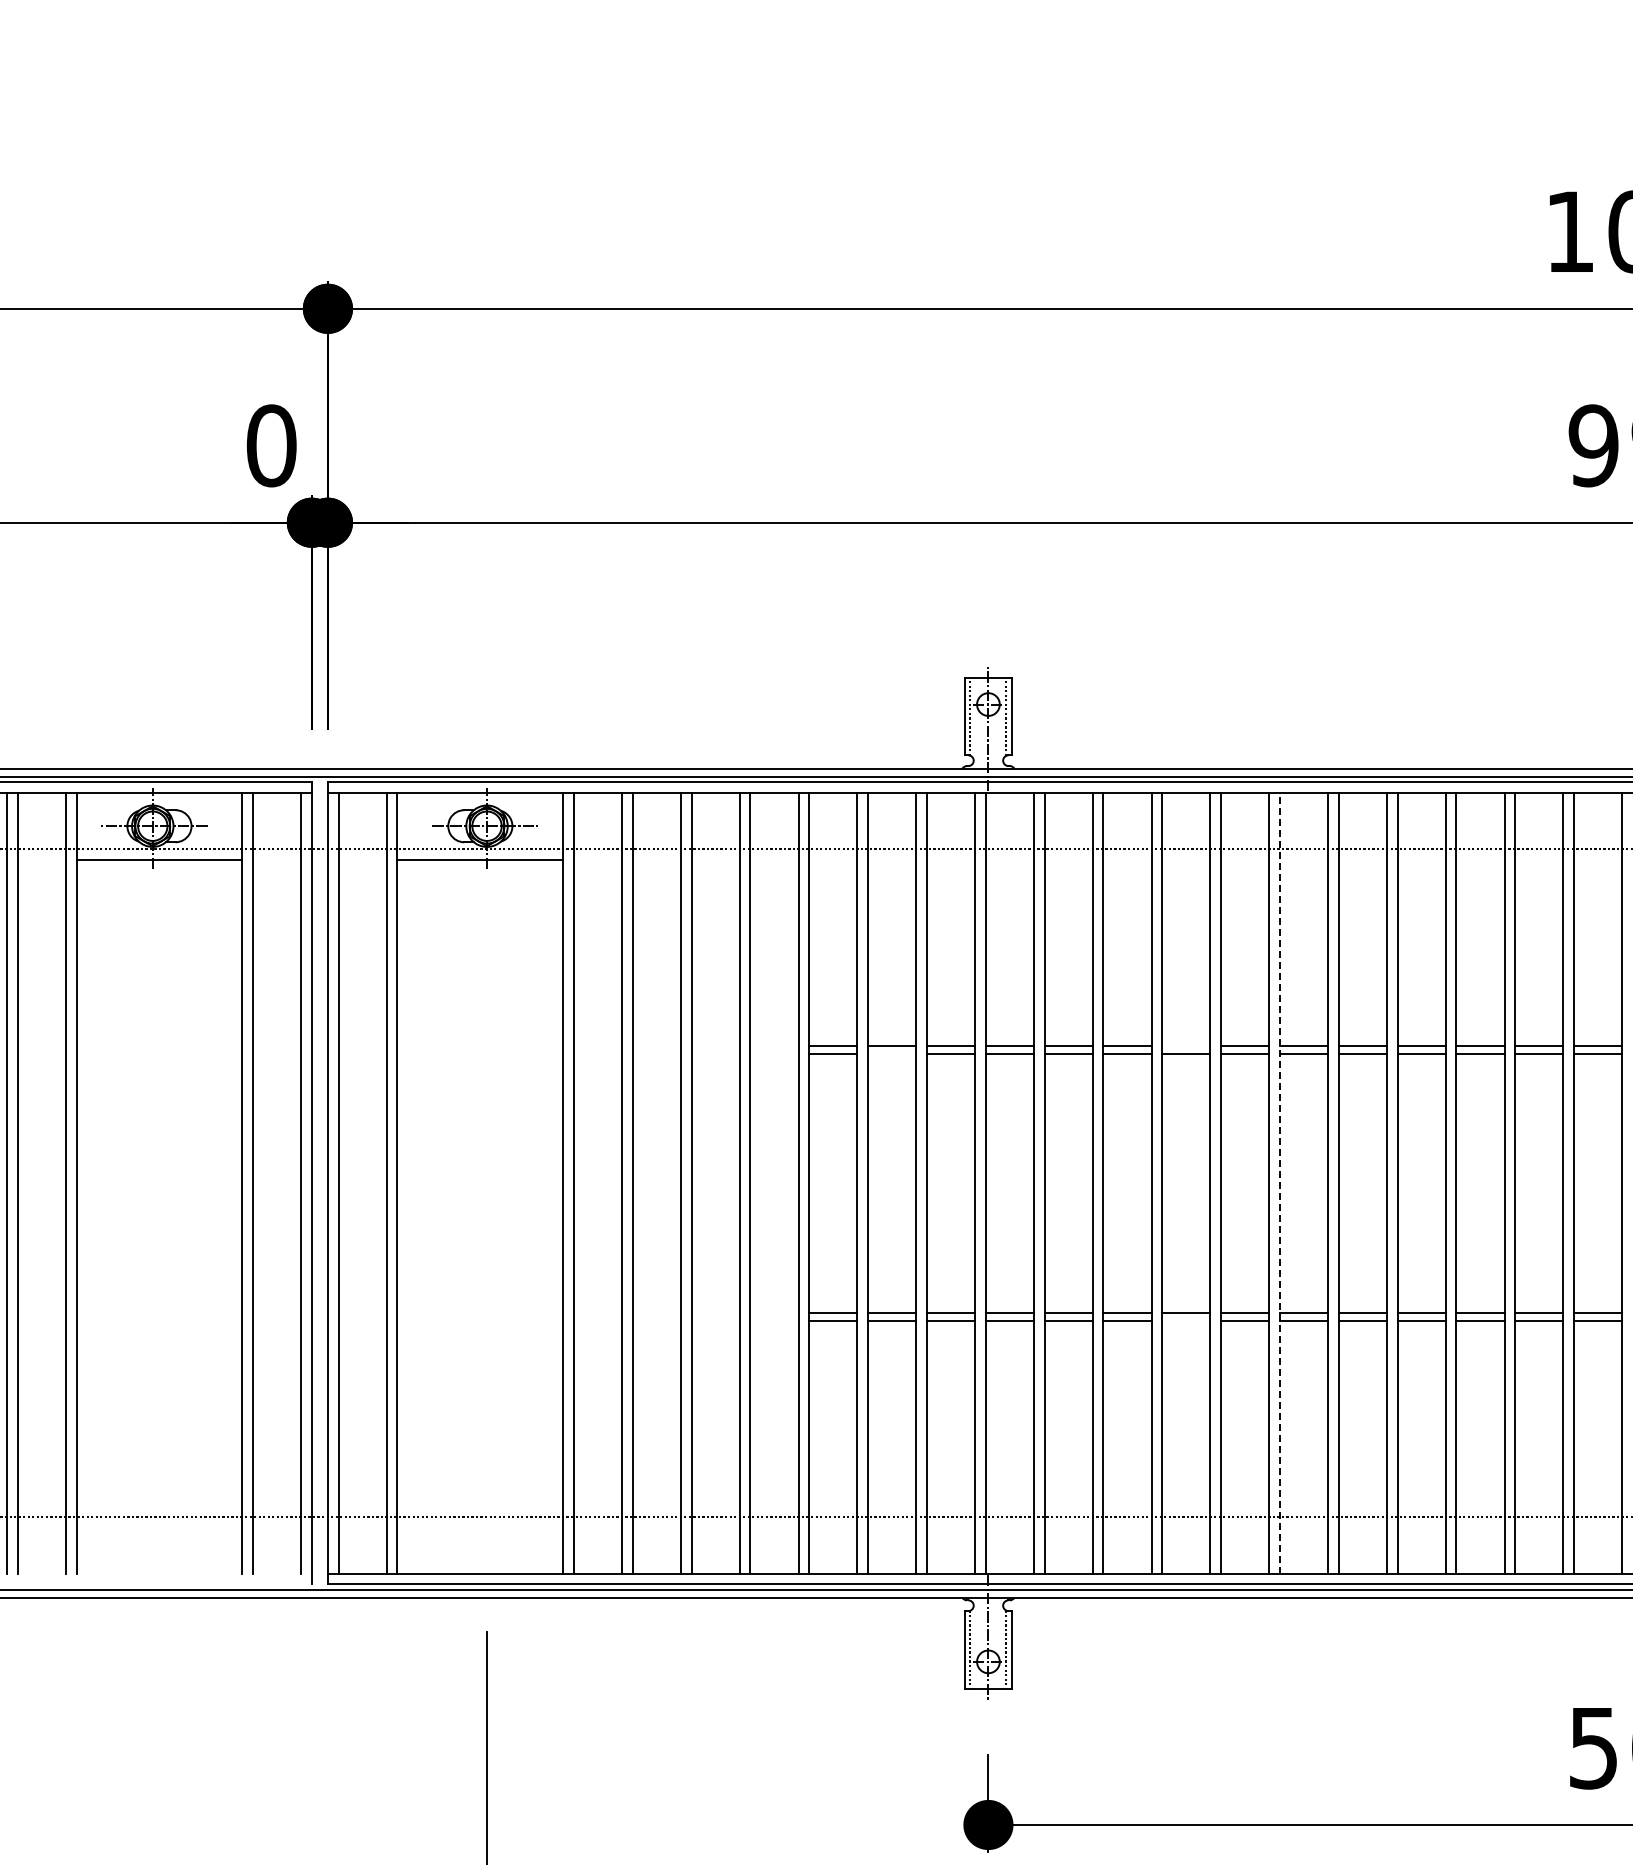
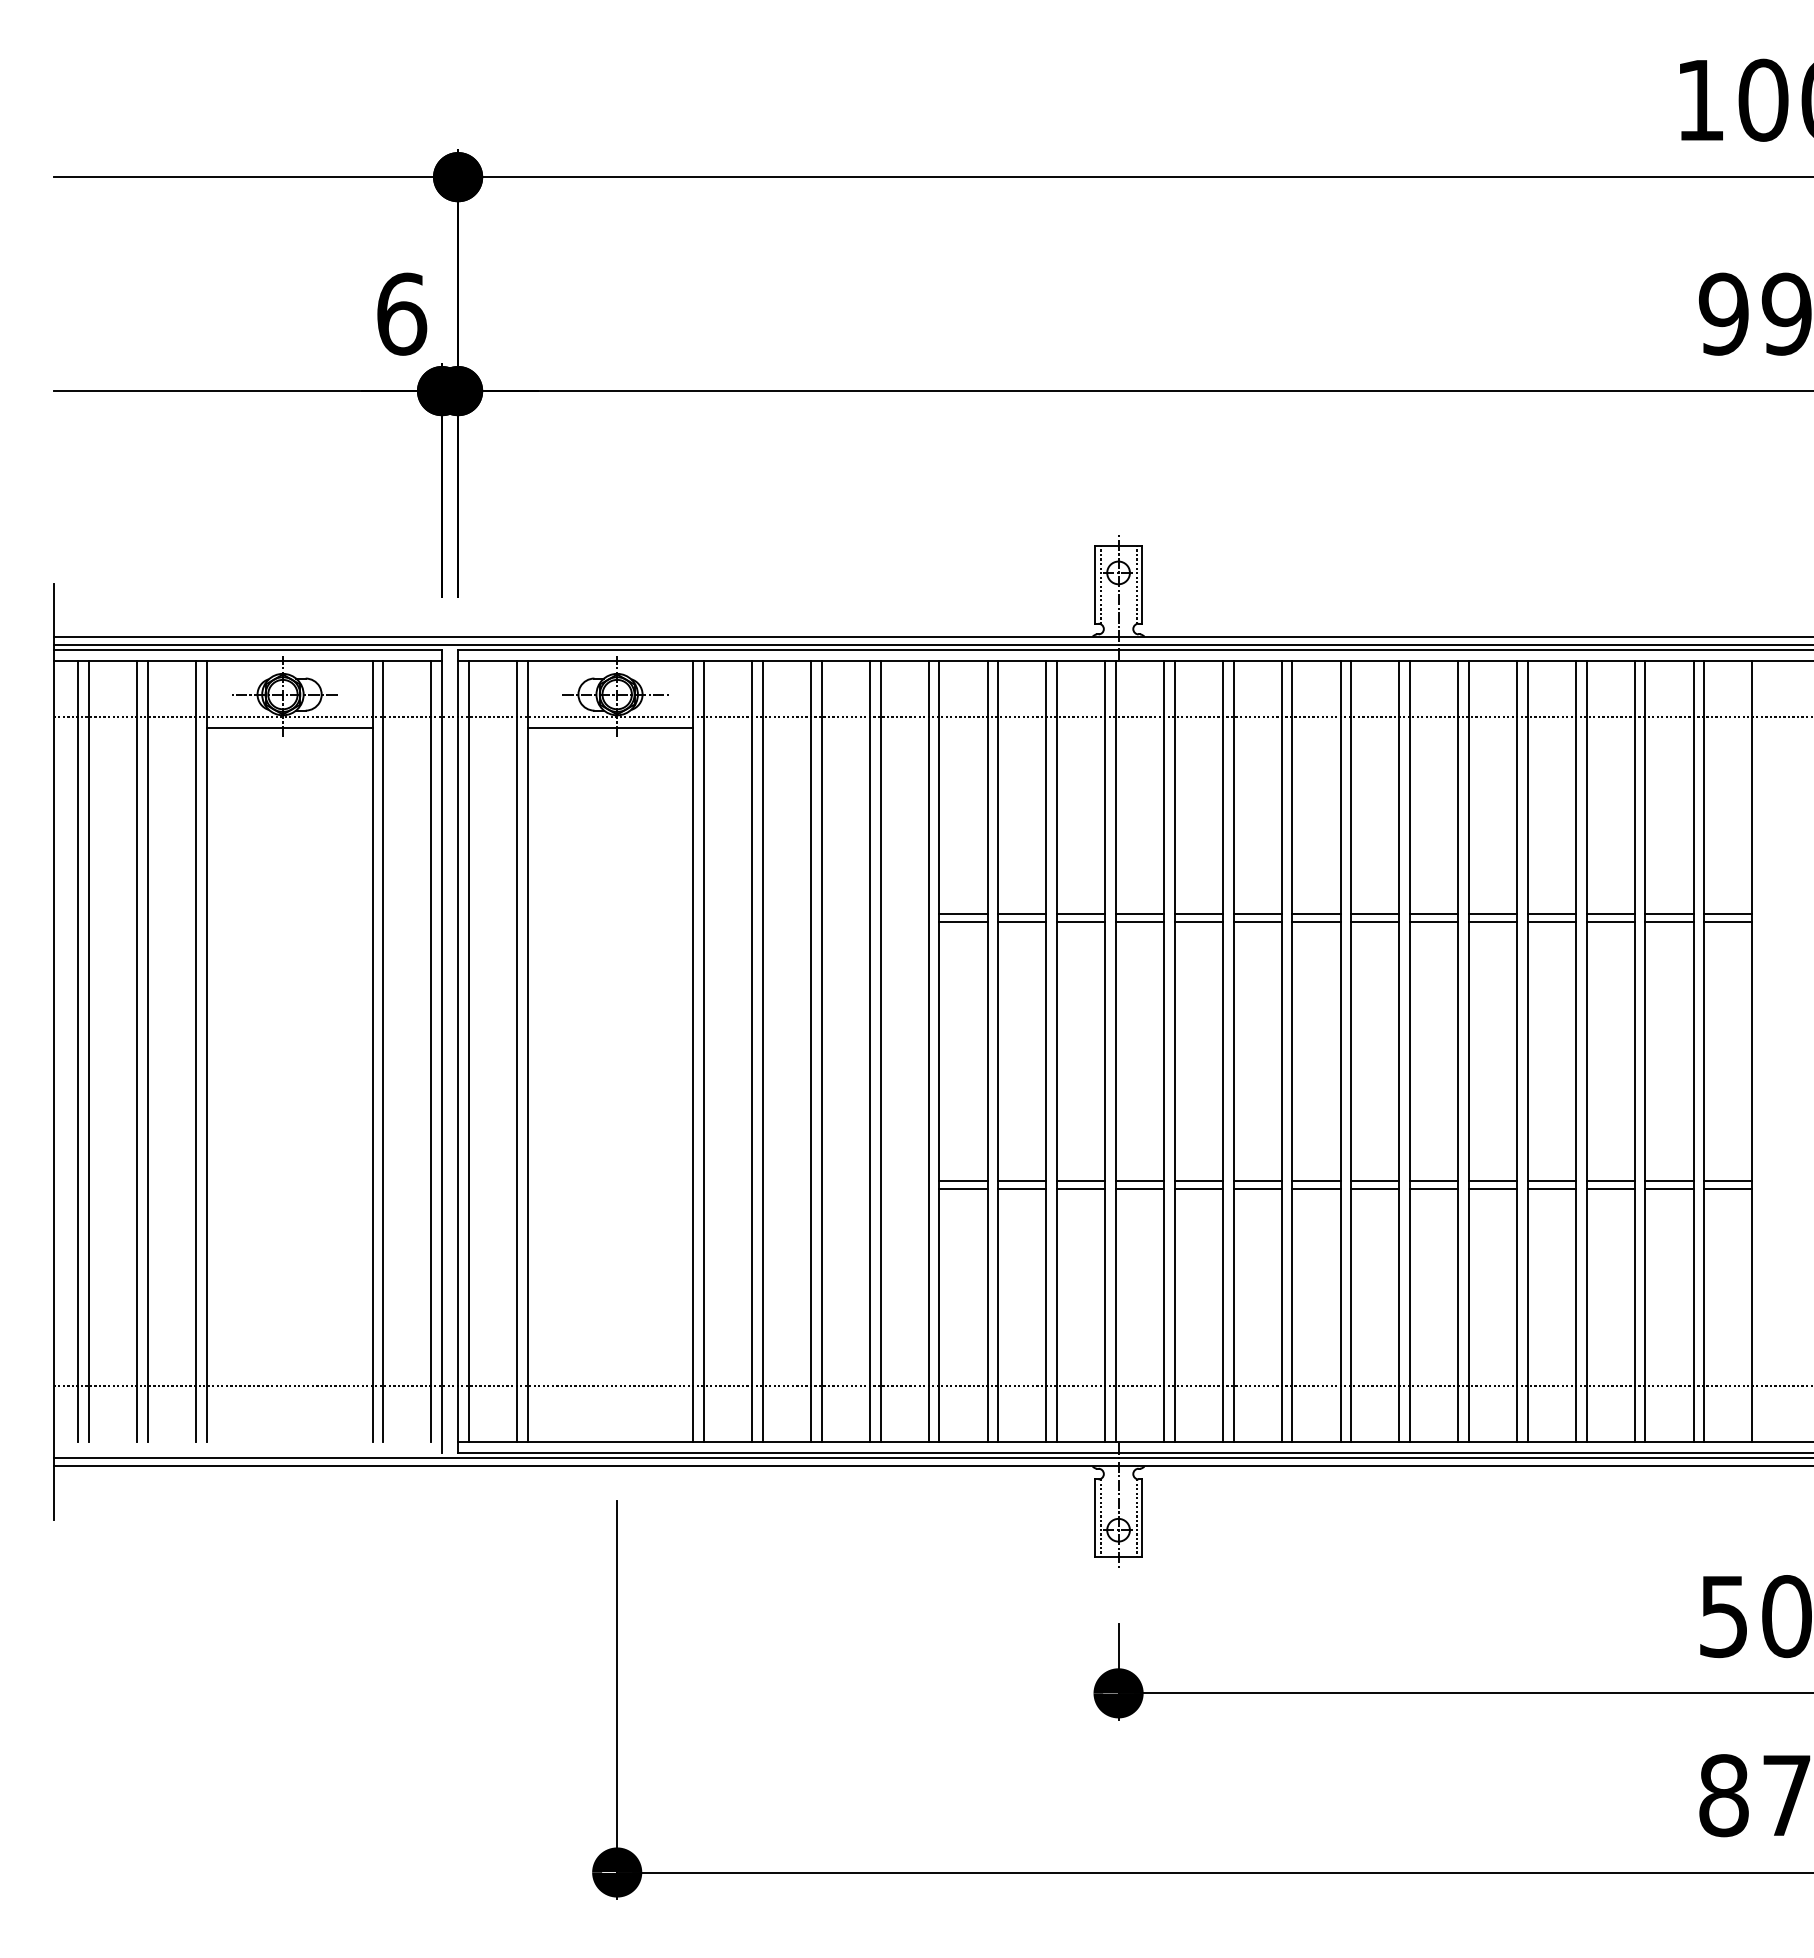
text: (272, 445) -> (402, 313), 0 -> 6
line: (1186, 1045) -> (1316, 913), added
line: (892, 1053) -> (1022, 921), added
line: (1280, 1183) -> (1410, 1051), dashed -> solid
line: (1186, 1321) -> (1316, 1189), added

